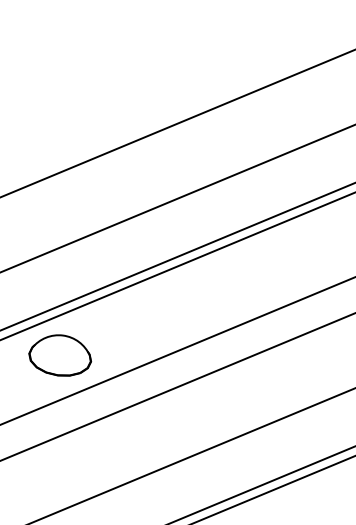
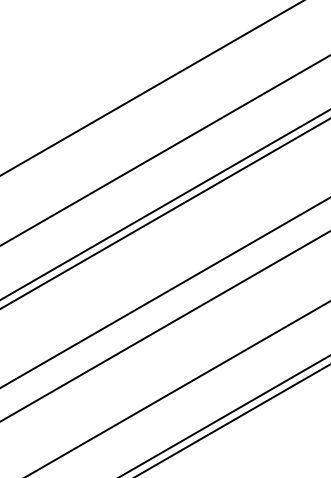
part: (60, 354) -> (70, 305), removed

